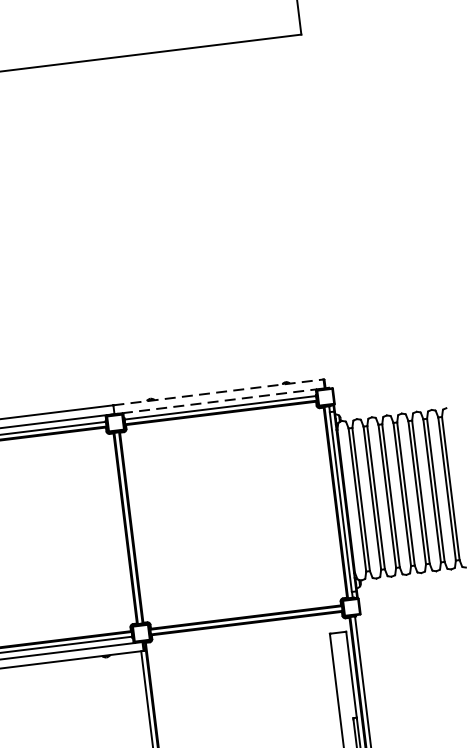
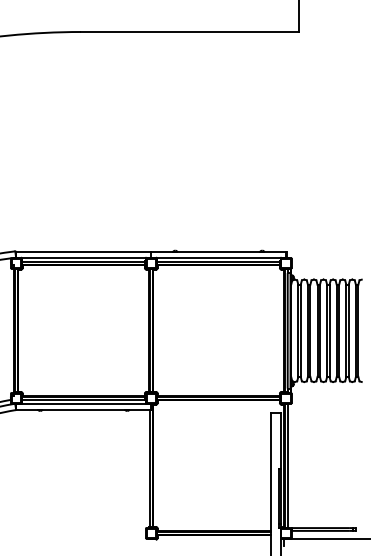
line: (219, 391) -> (219, 251), dashed -> solid
line: (219, 401) -> (218, 257), dashed -> solid

